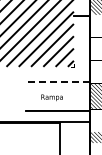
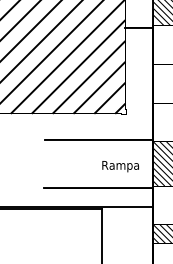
line: (58, 81) -> (99, 138), dashed -> solid
text: (51, 97) -> (119, 166), moved

